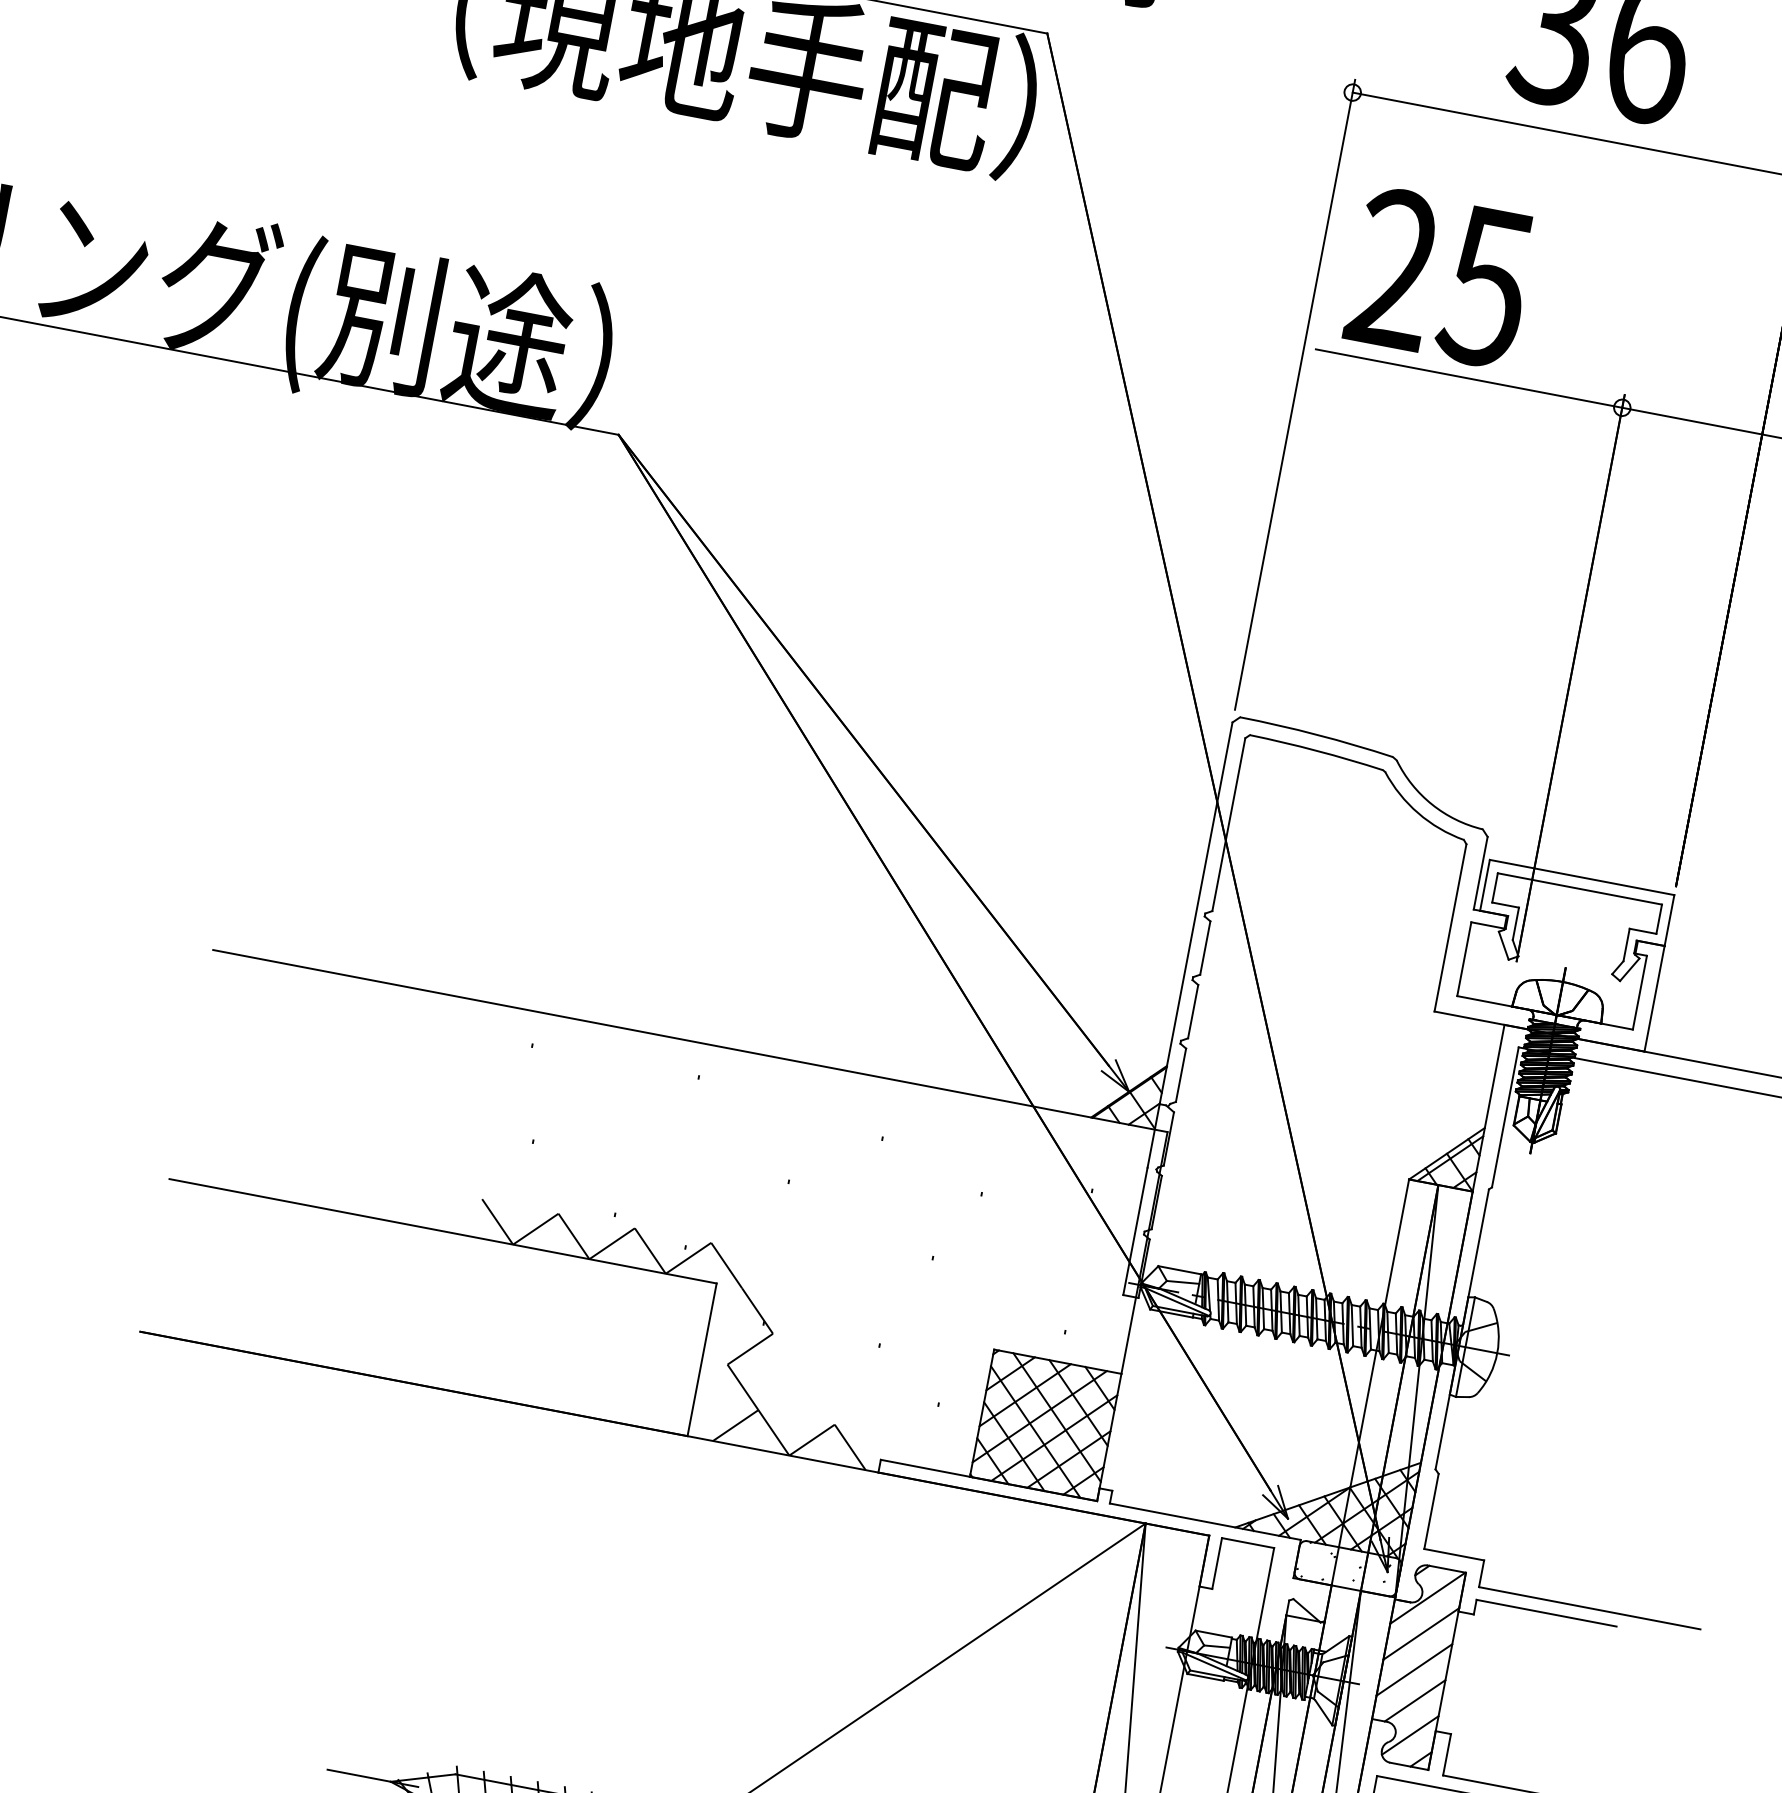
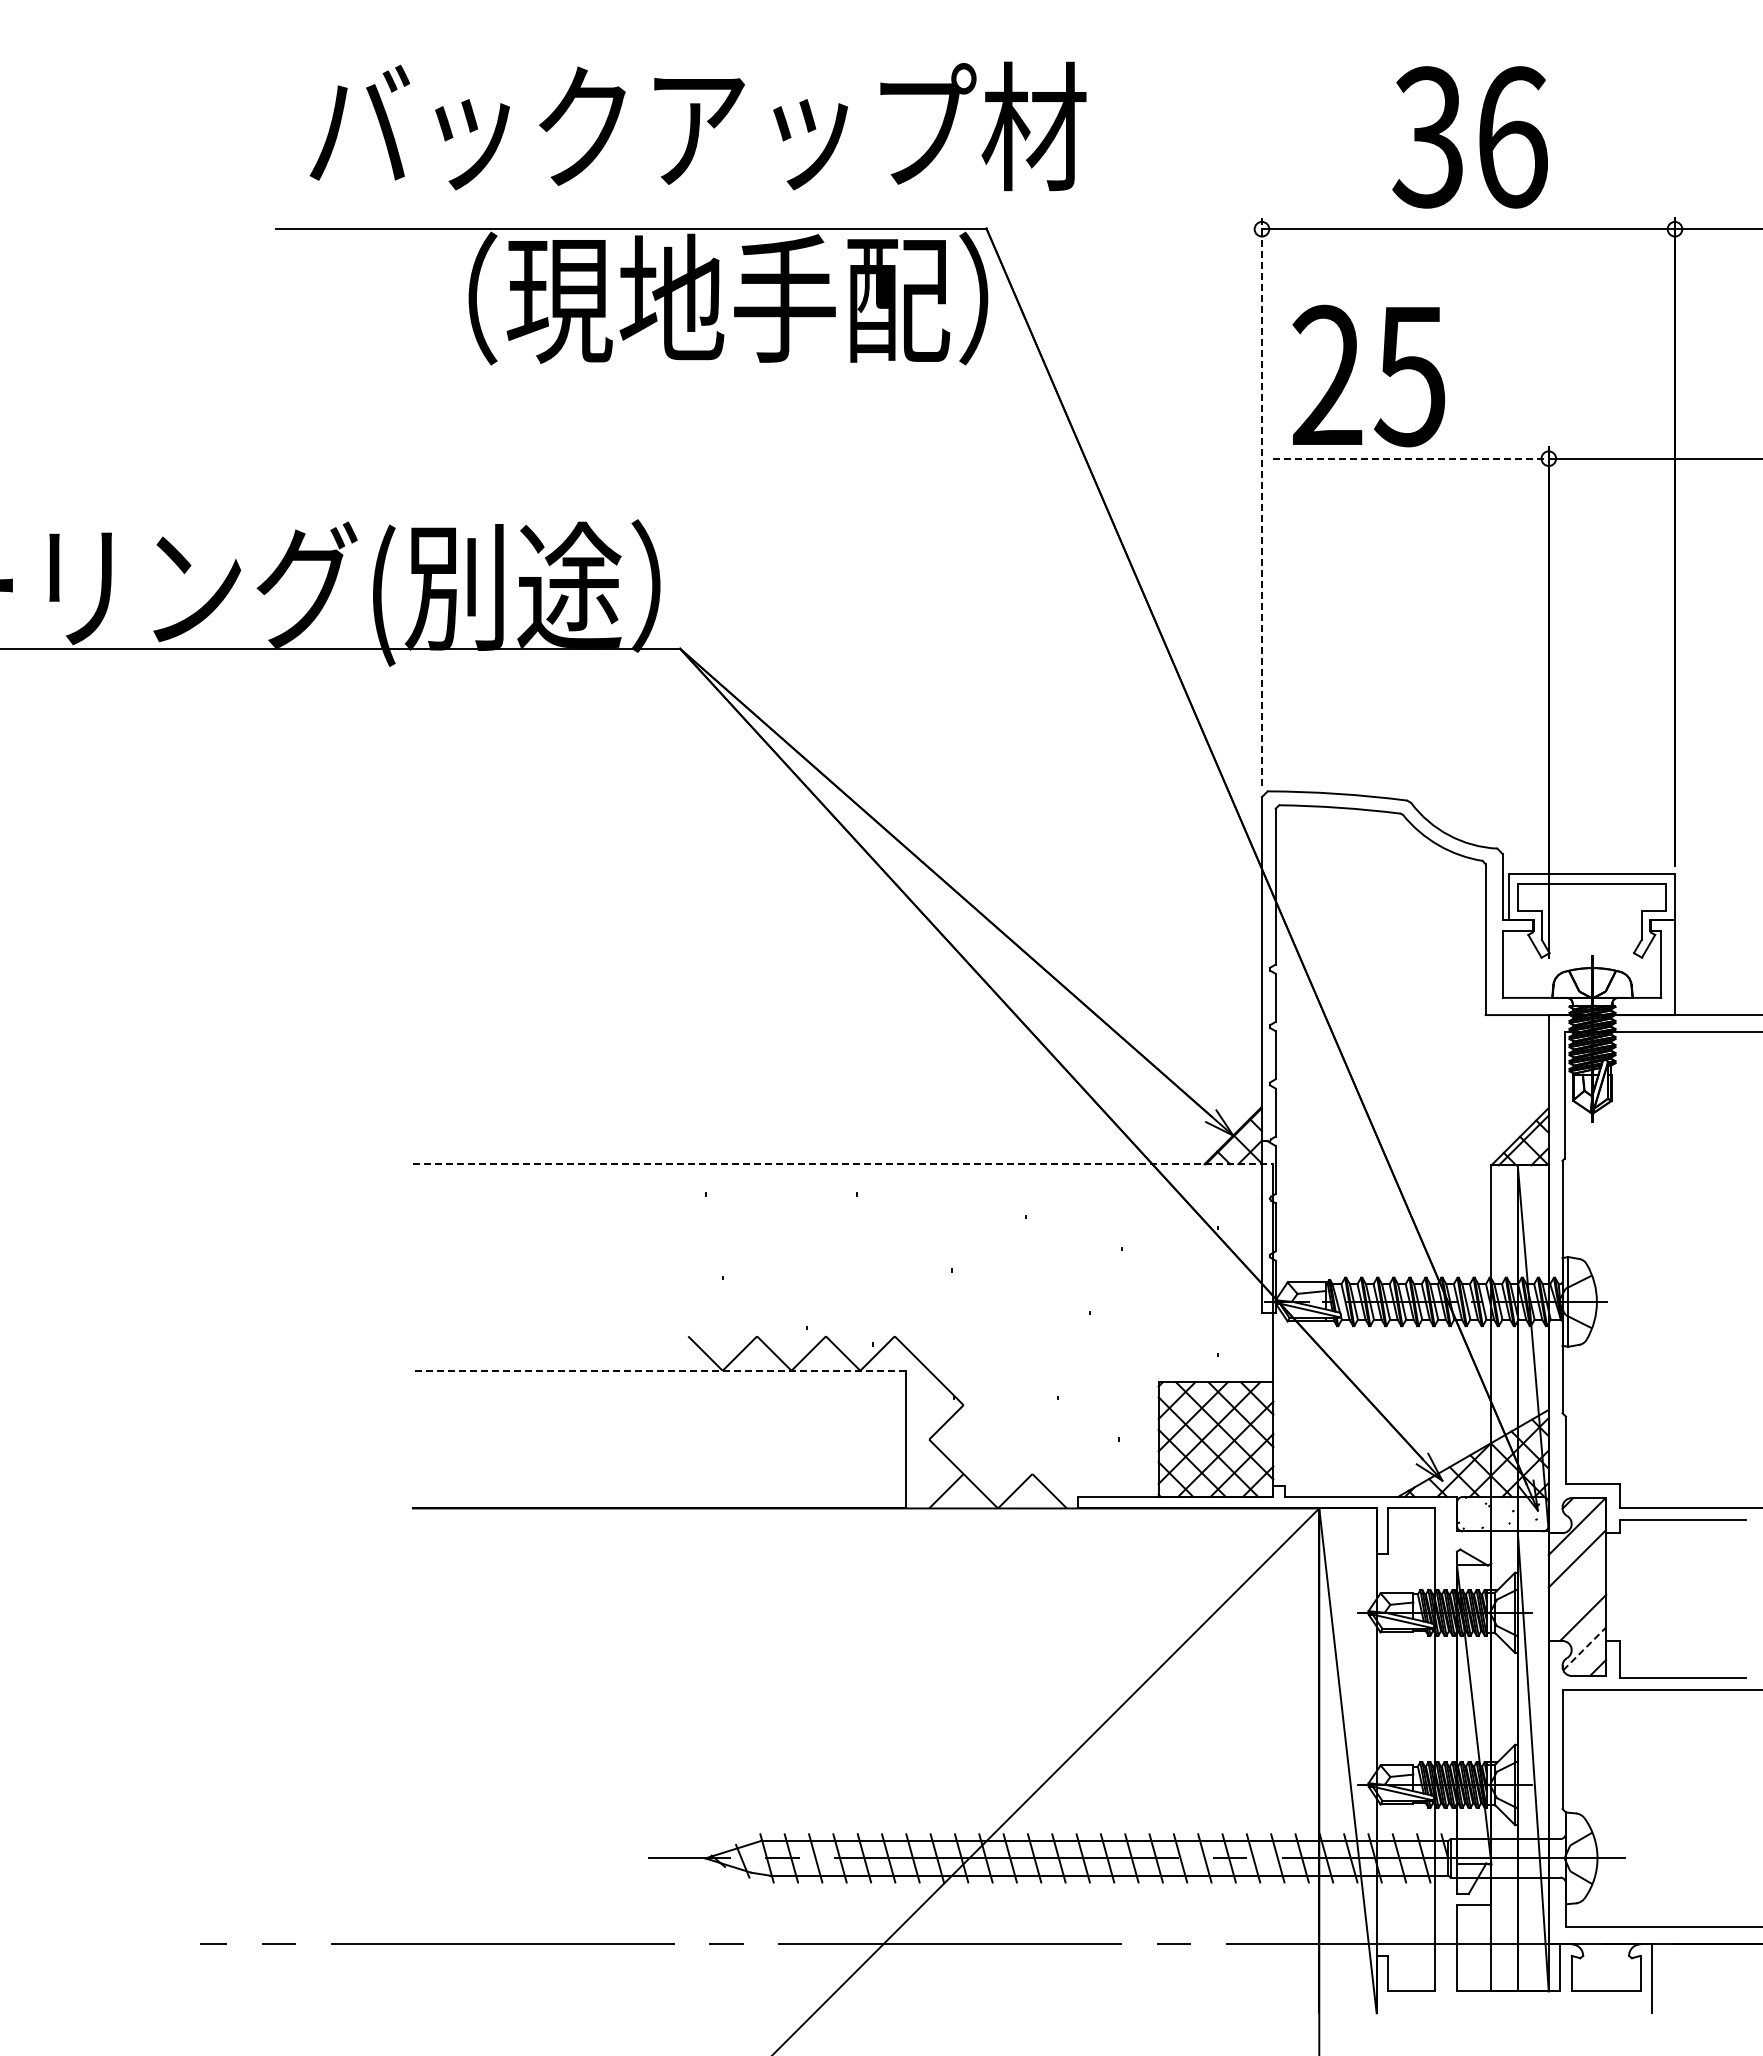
line: (1470, 378) -> (1411, 458), solid -> dashed
line: (1294, 394) -> (1261, 501), solid -> dashed
line: (690, 1041) -> (843, 1164), solid -> dashed
line: (443, 1230) -> (659, 1370), solid -> dashed
line: (1414, 1669) -> (1577, 1590), removed
line: (1411, 1735) -> (1585, 1648), solid -> dashed

